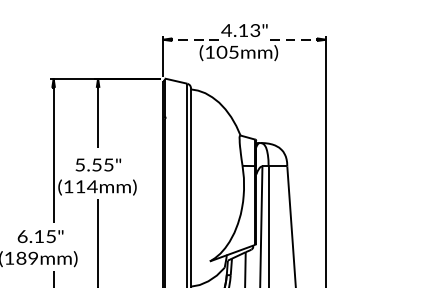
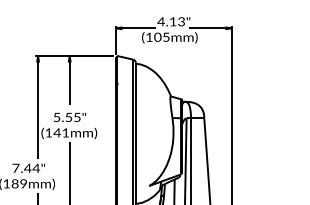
line: (191, 39) -> (136, 28), dashed -> solid
line: (296, 39) -> (210, 28), dashed -> solid
text: (86, 186) -> (61, 132), (114mm) -> (141mm)
text: (35, 235) -> (25, 167), 6.15" -> 7.44"

